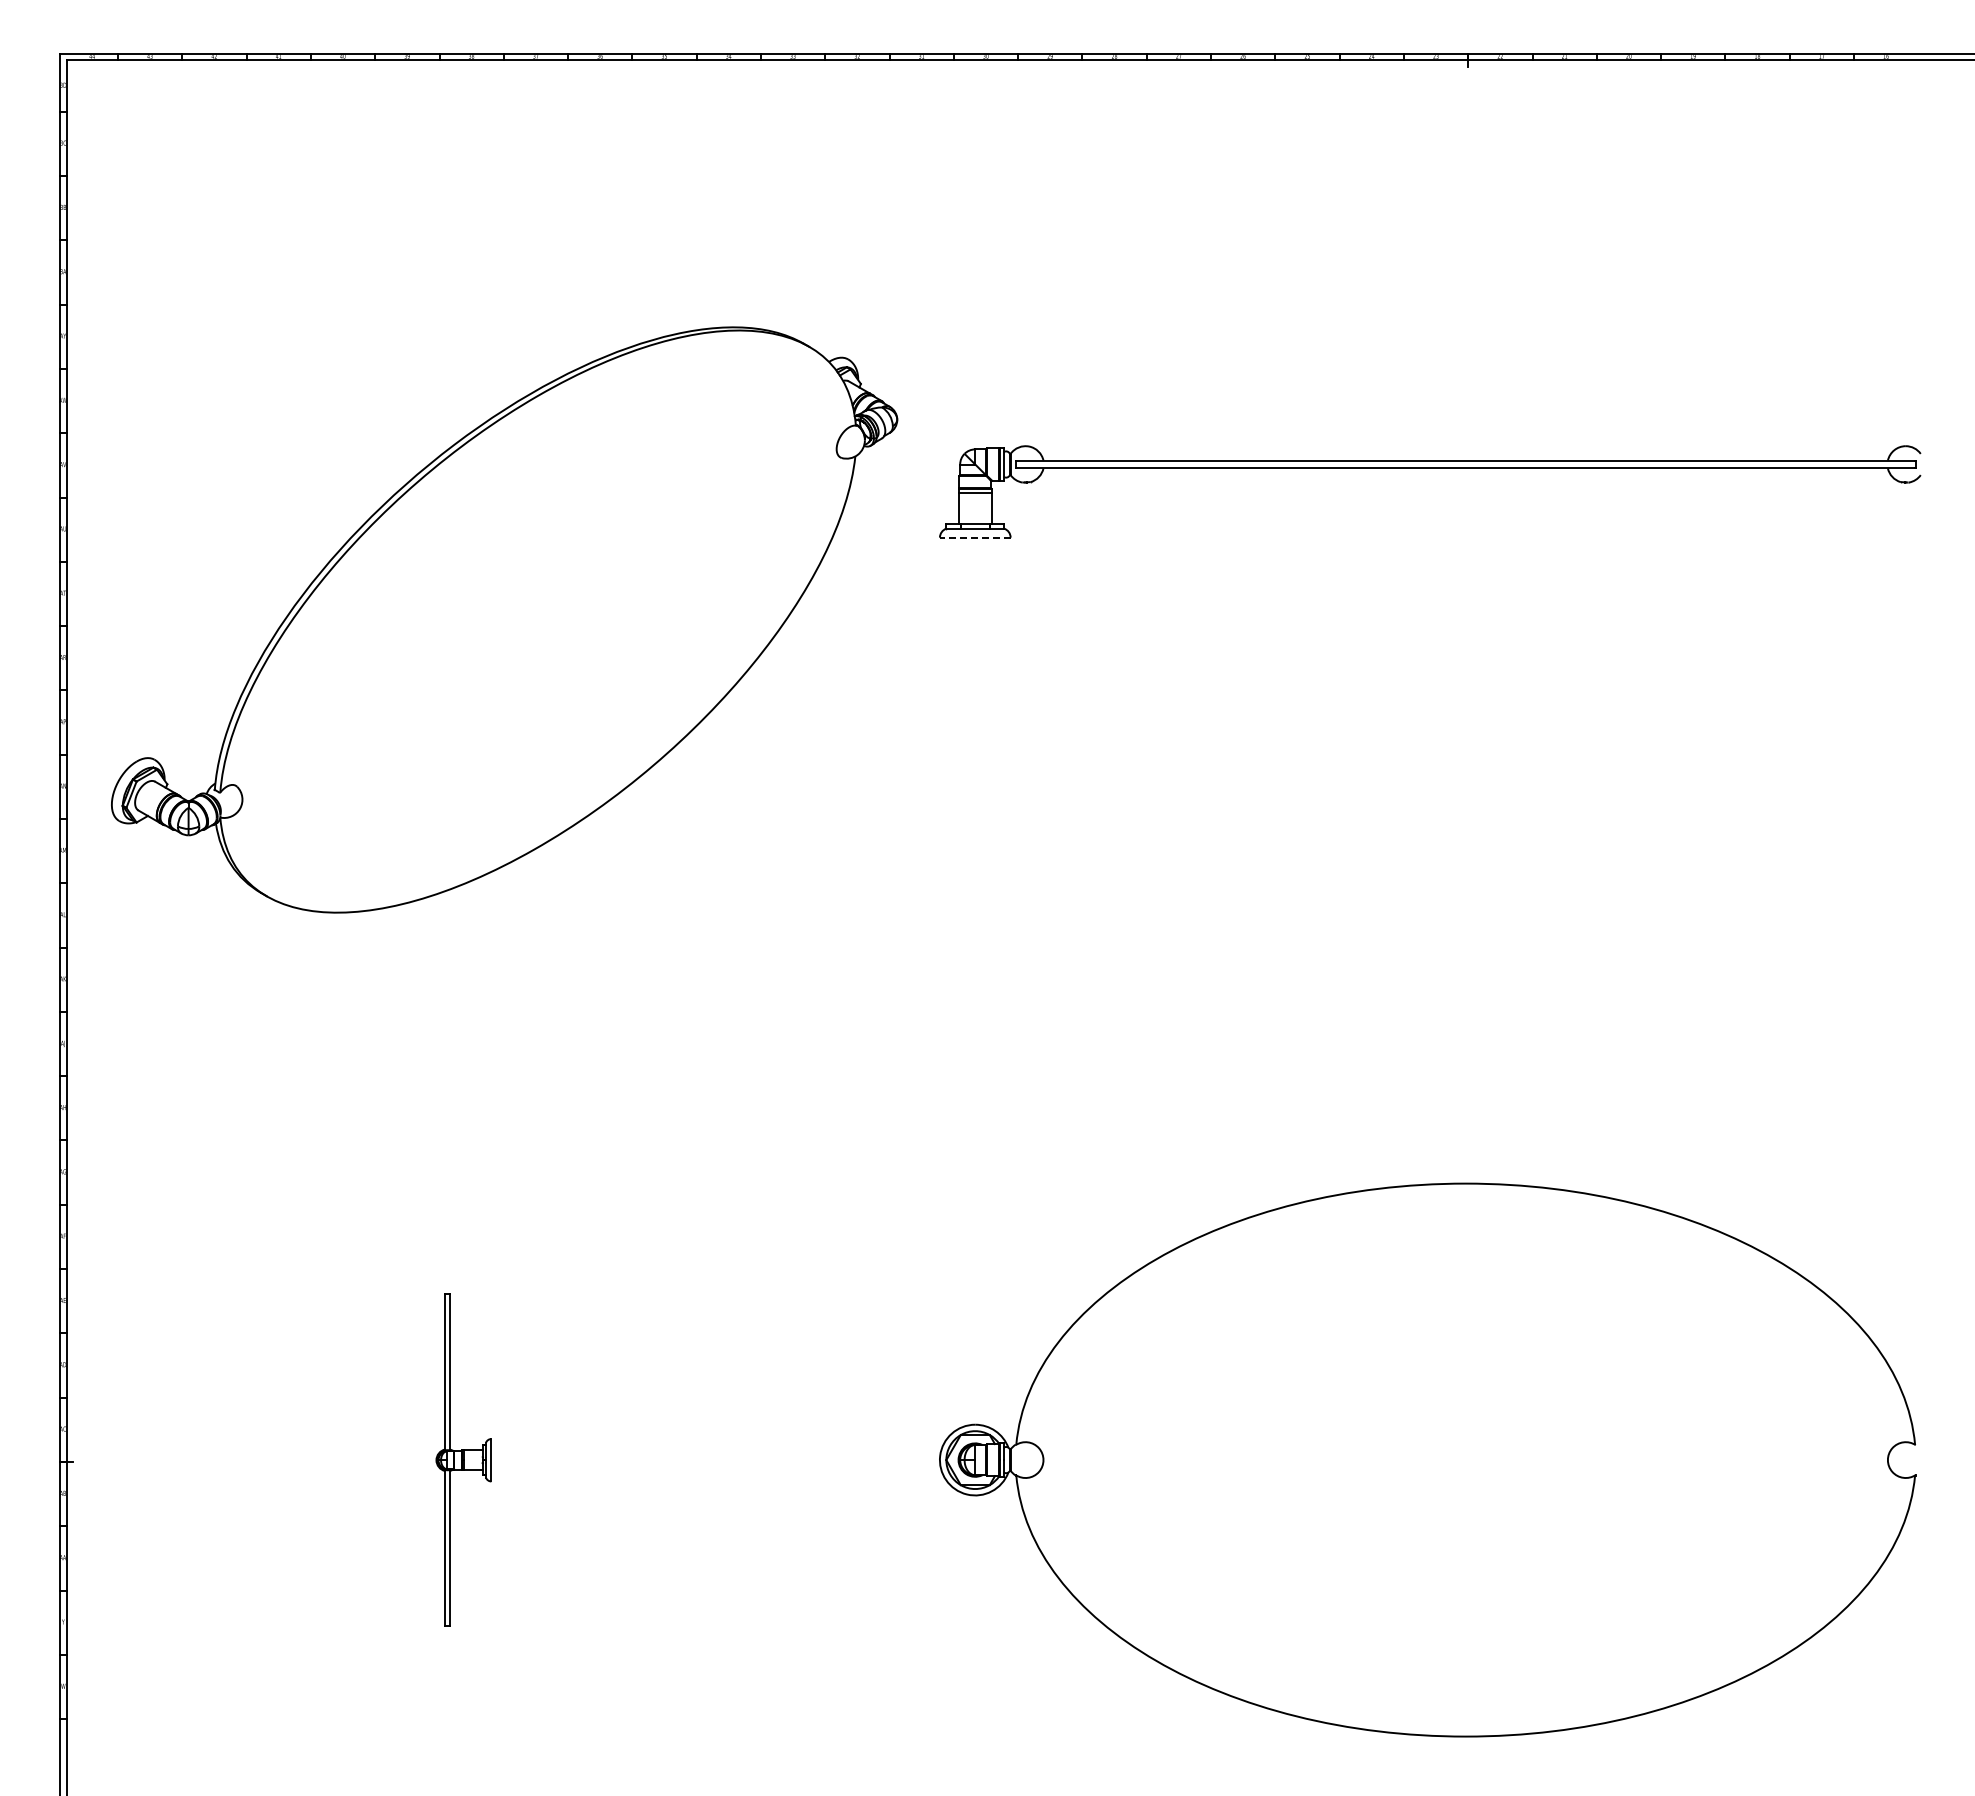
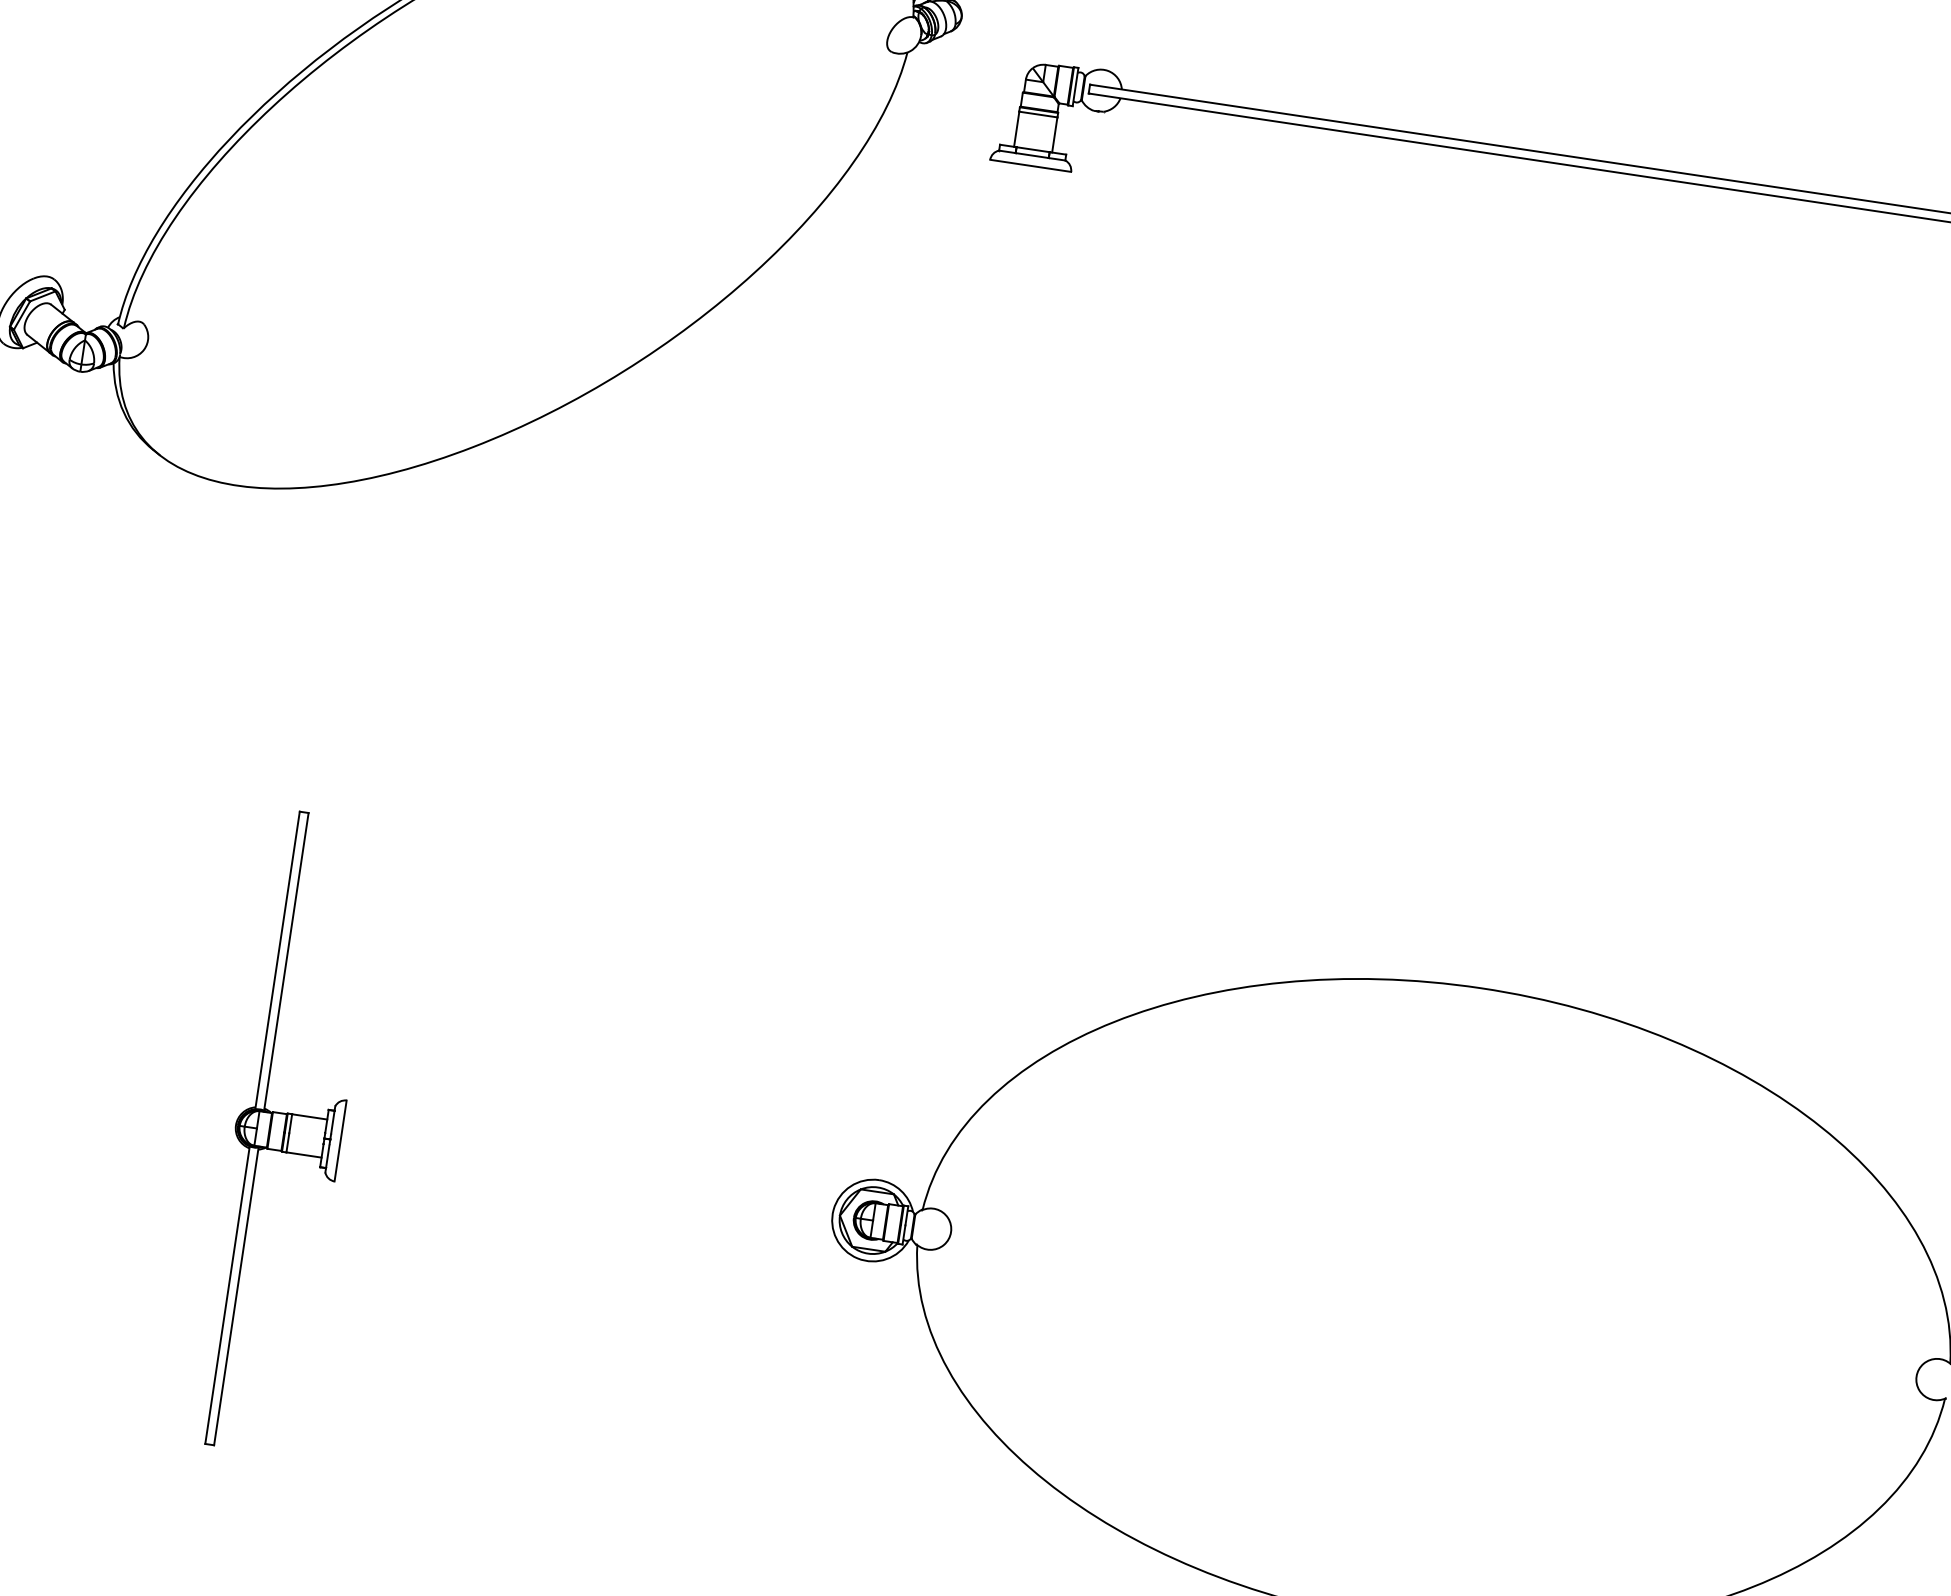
line: (974, 537) -> (1029, 165), dashed -> solid
part: (463, 1460) -> (287, 1133), size x1.67

